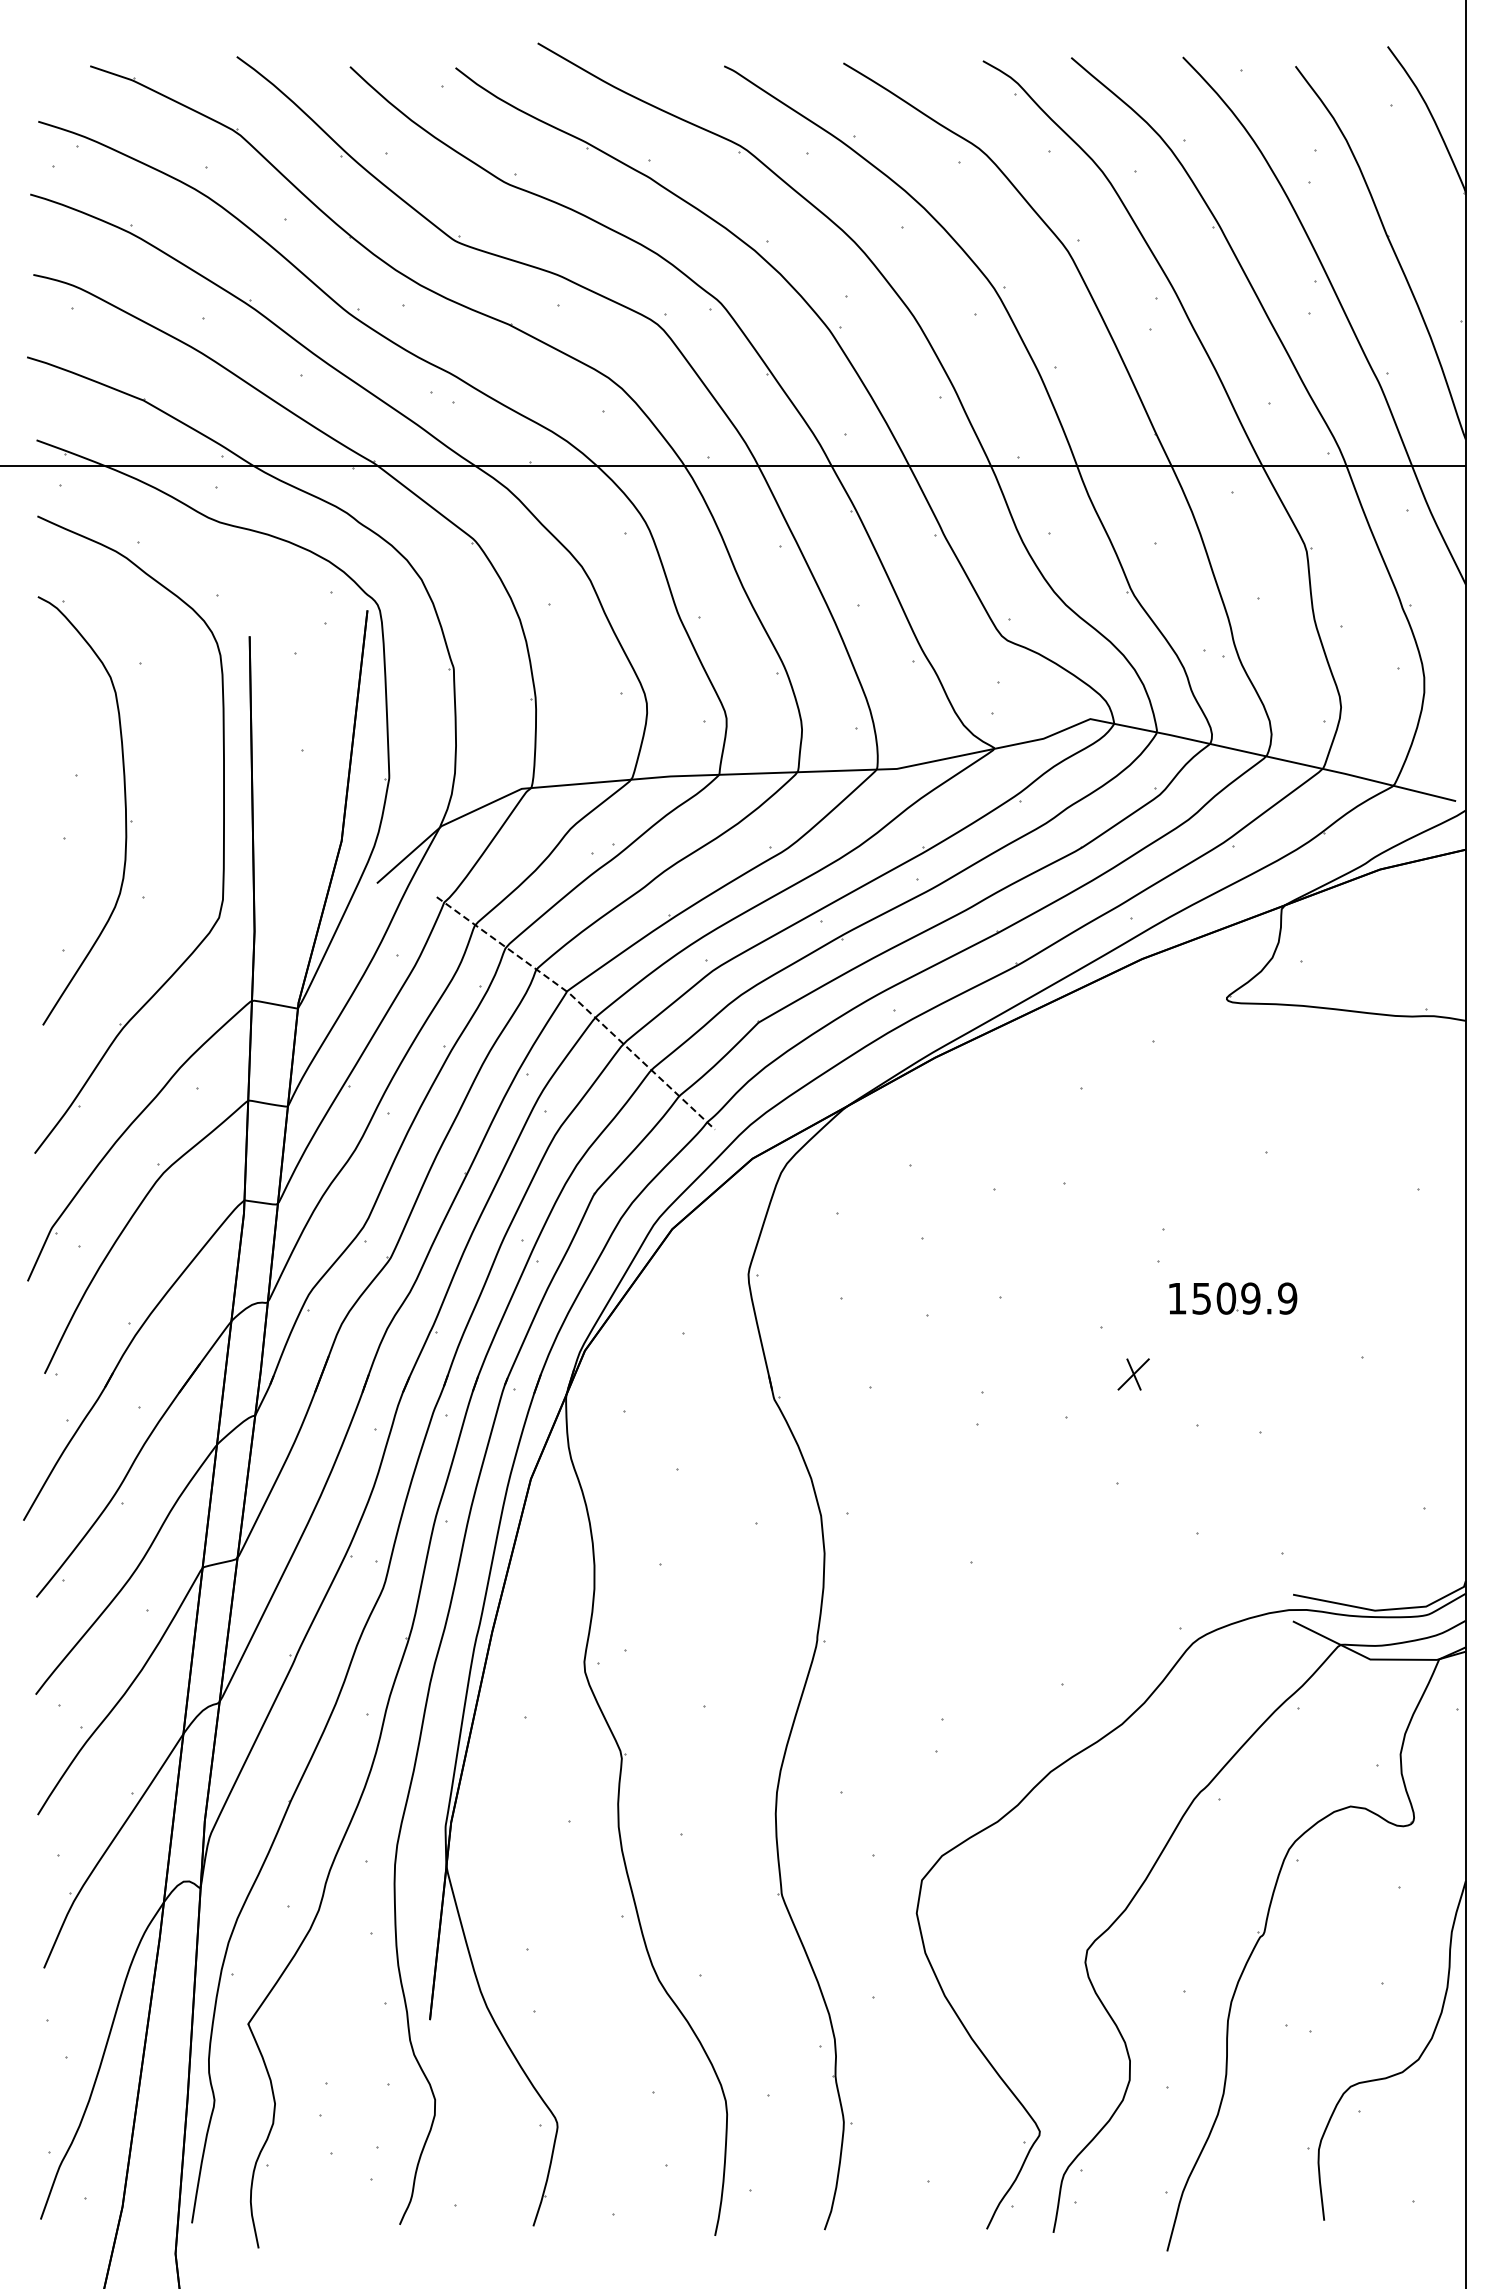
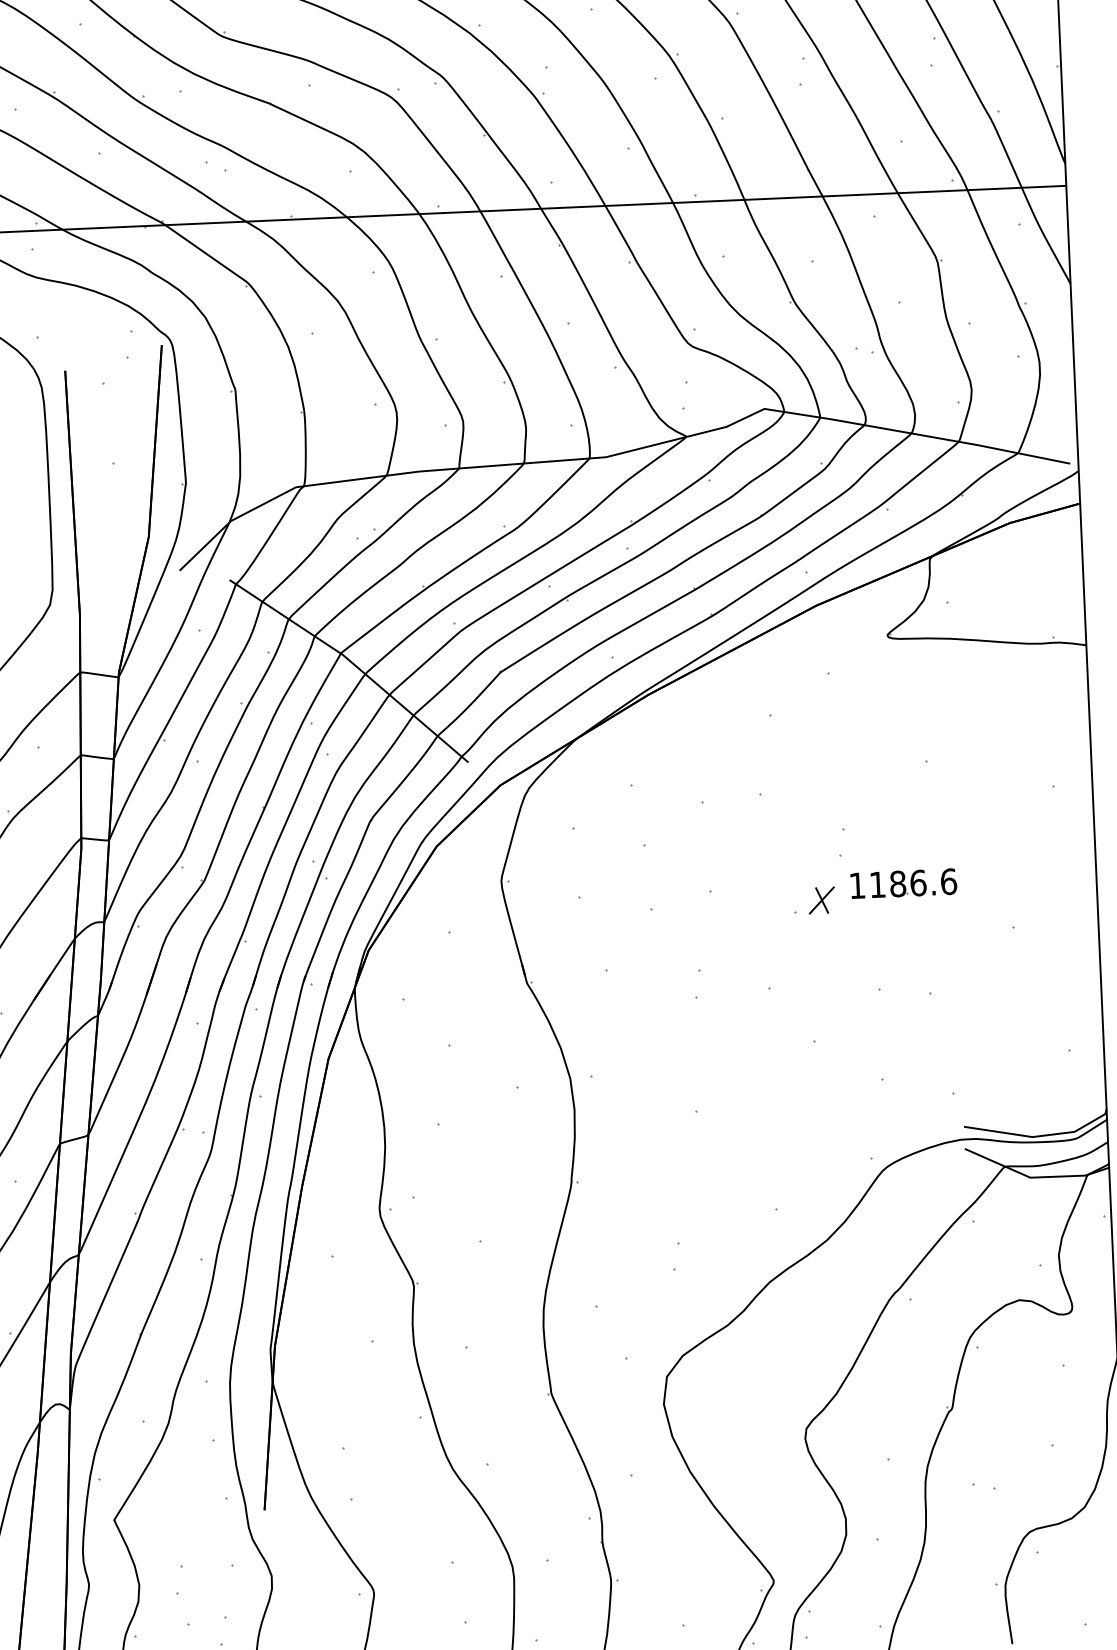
line: (582, 1005) -> (354, 664), dashed -> solid
text: (1244, 1298) -> (913, 883), 1509.9 -> 1186.6
part: (1133, 1374) -> (821, 900), moved

